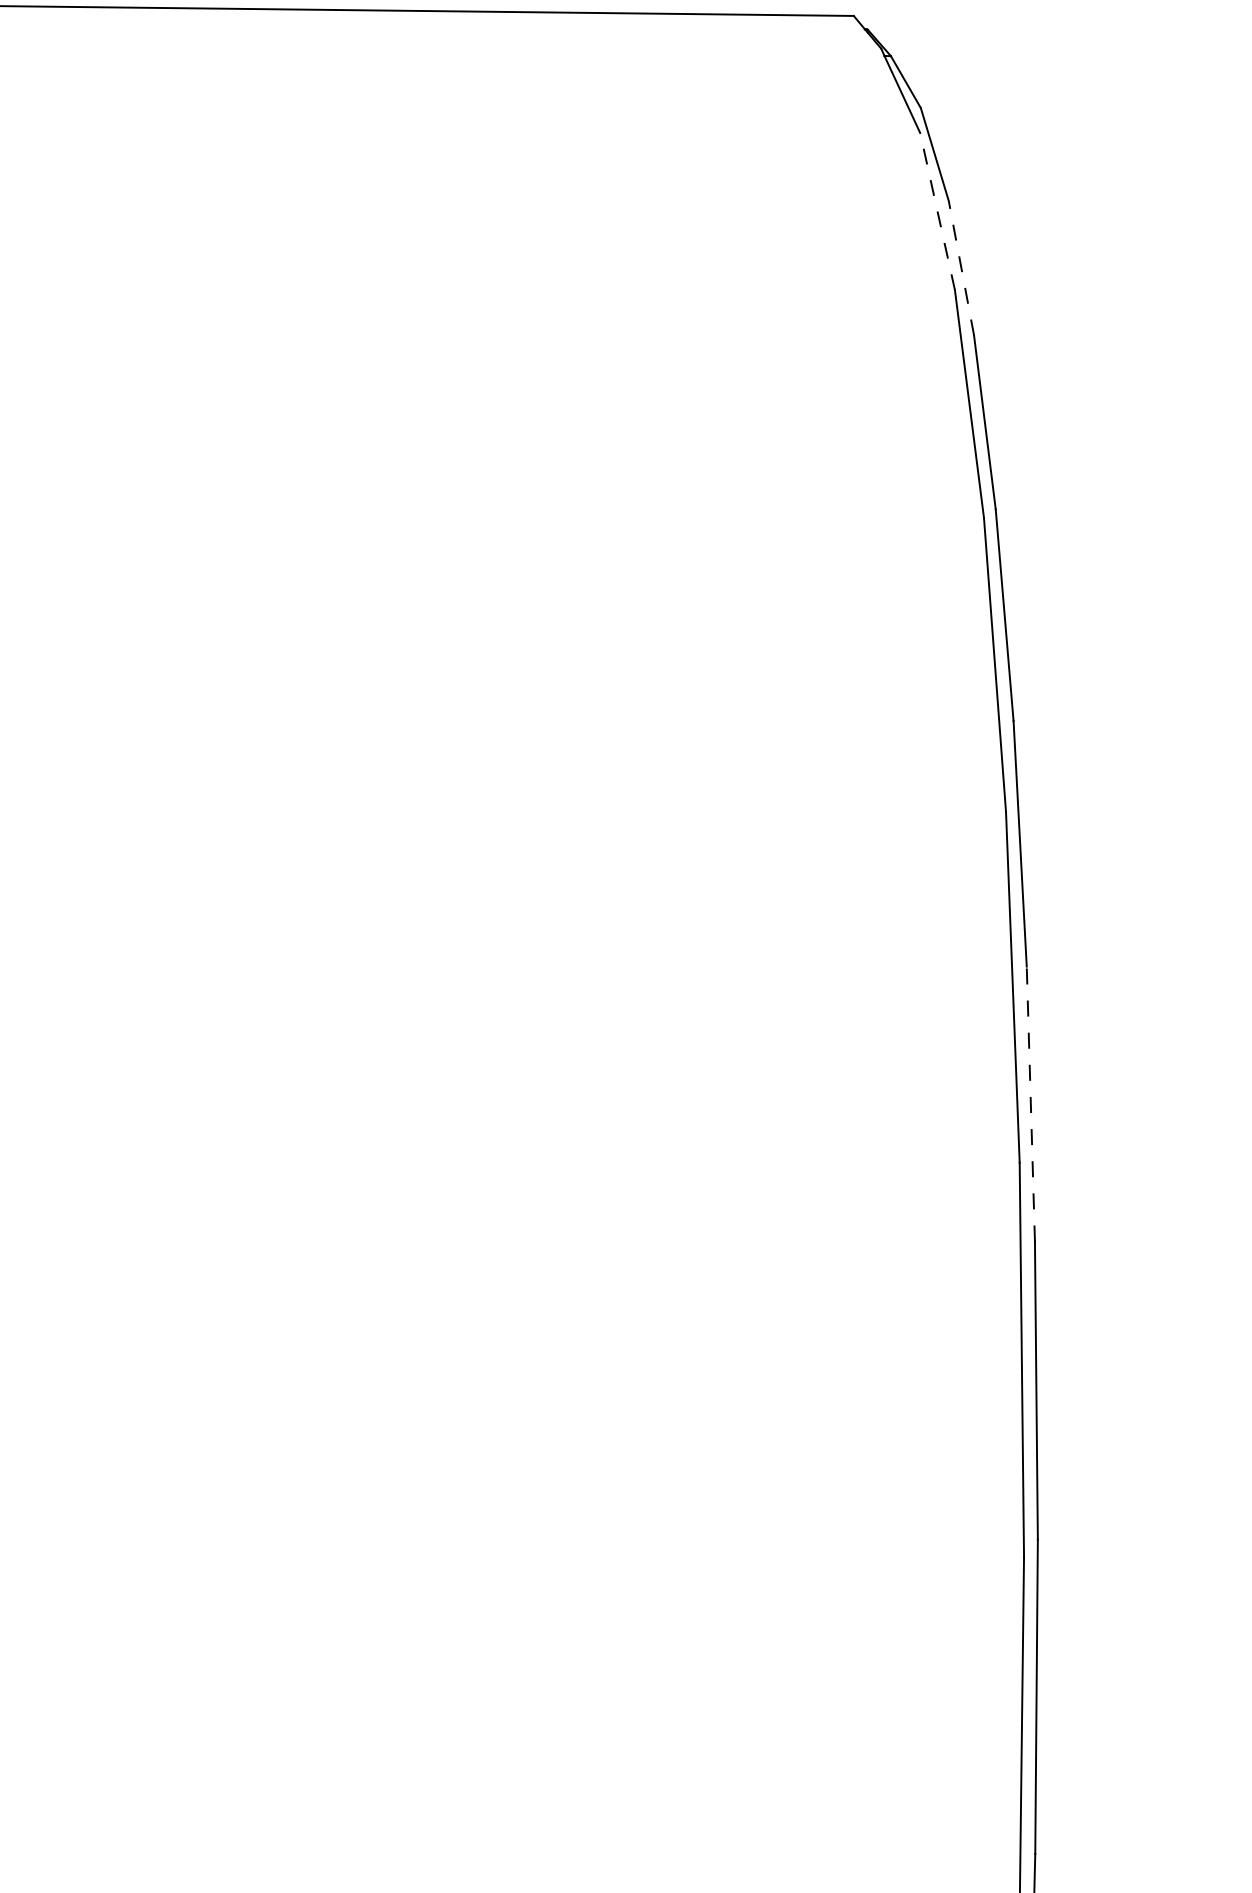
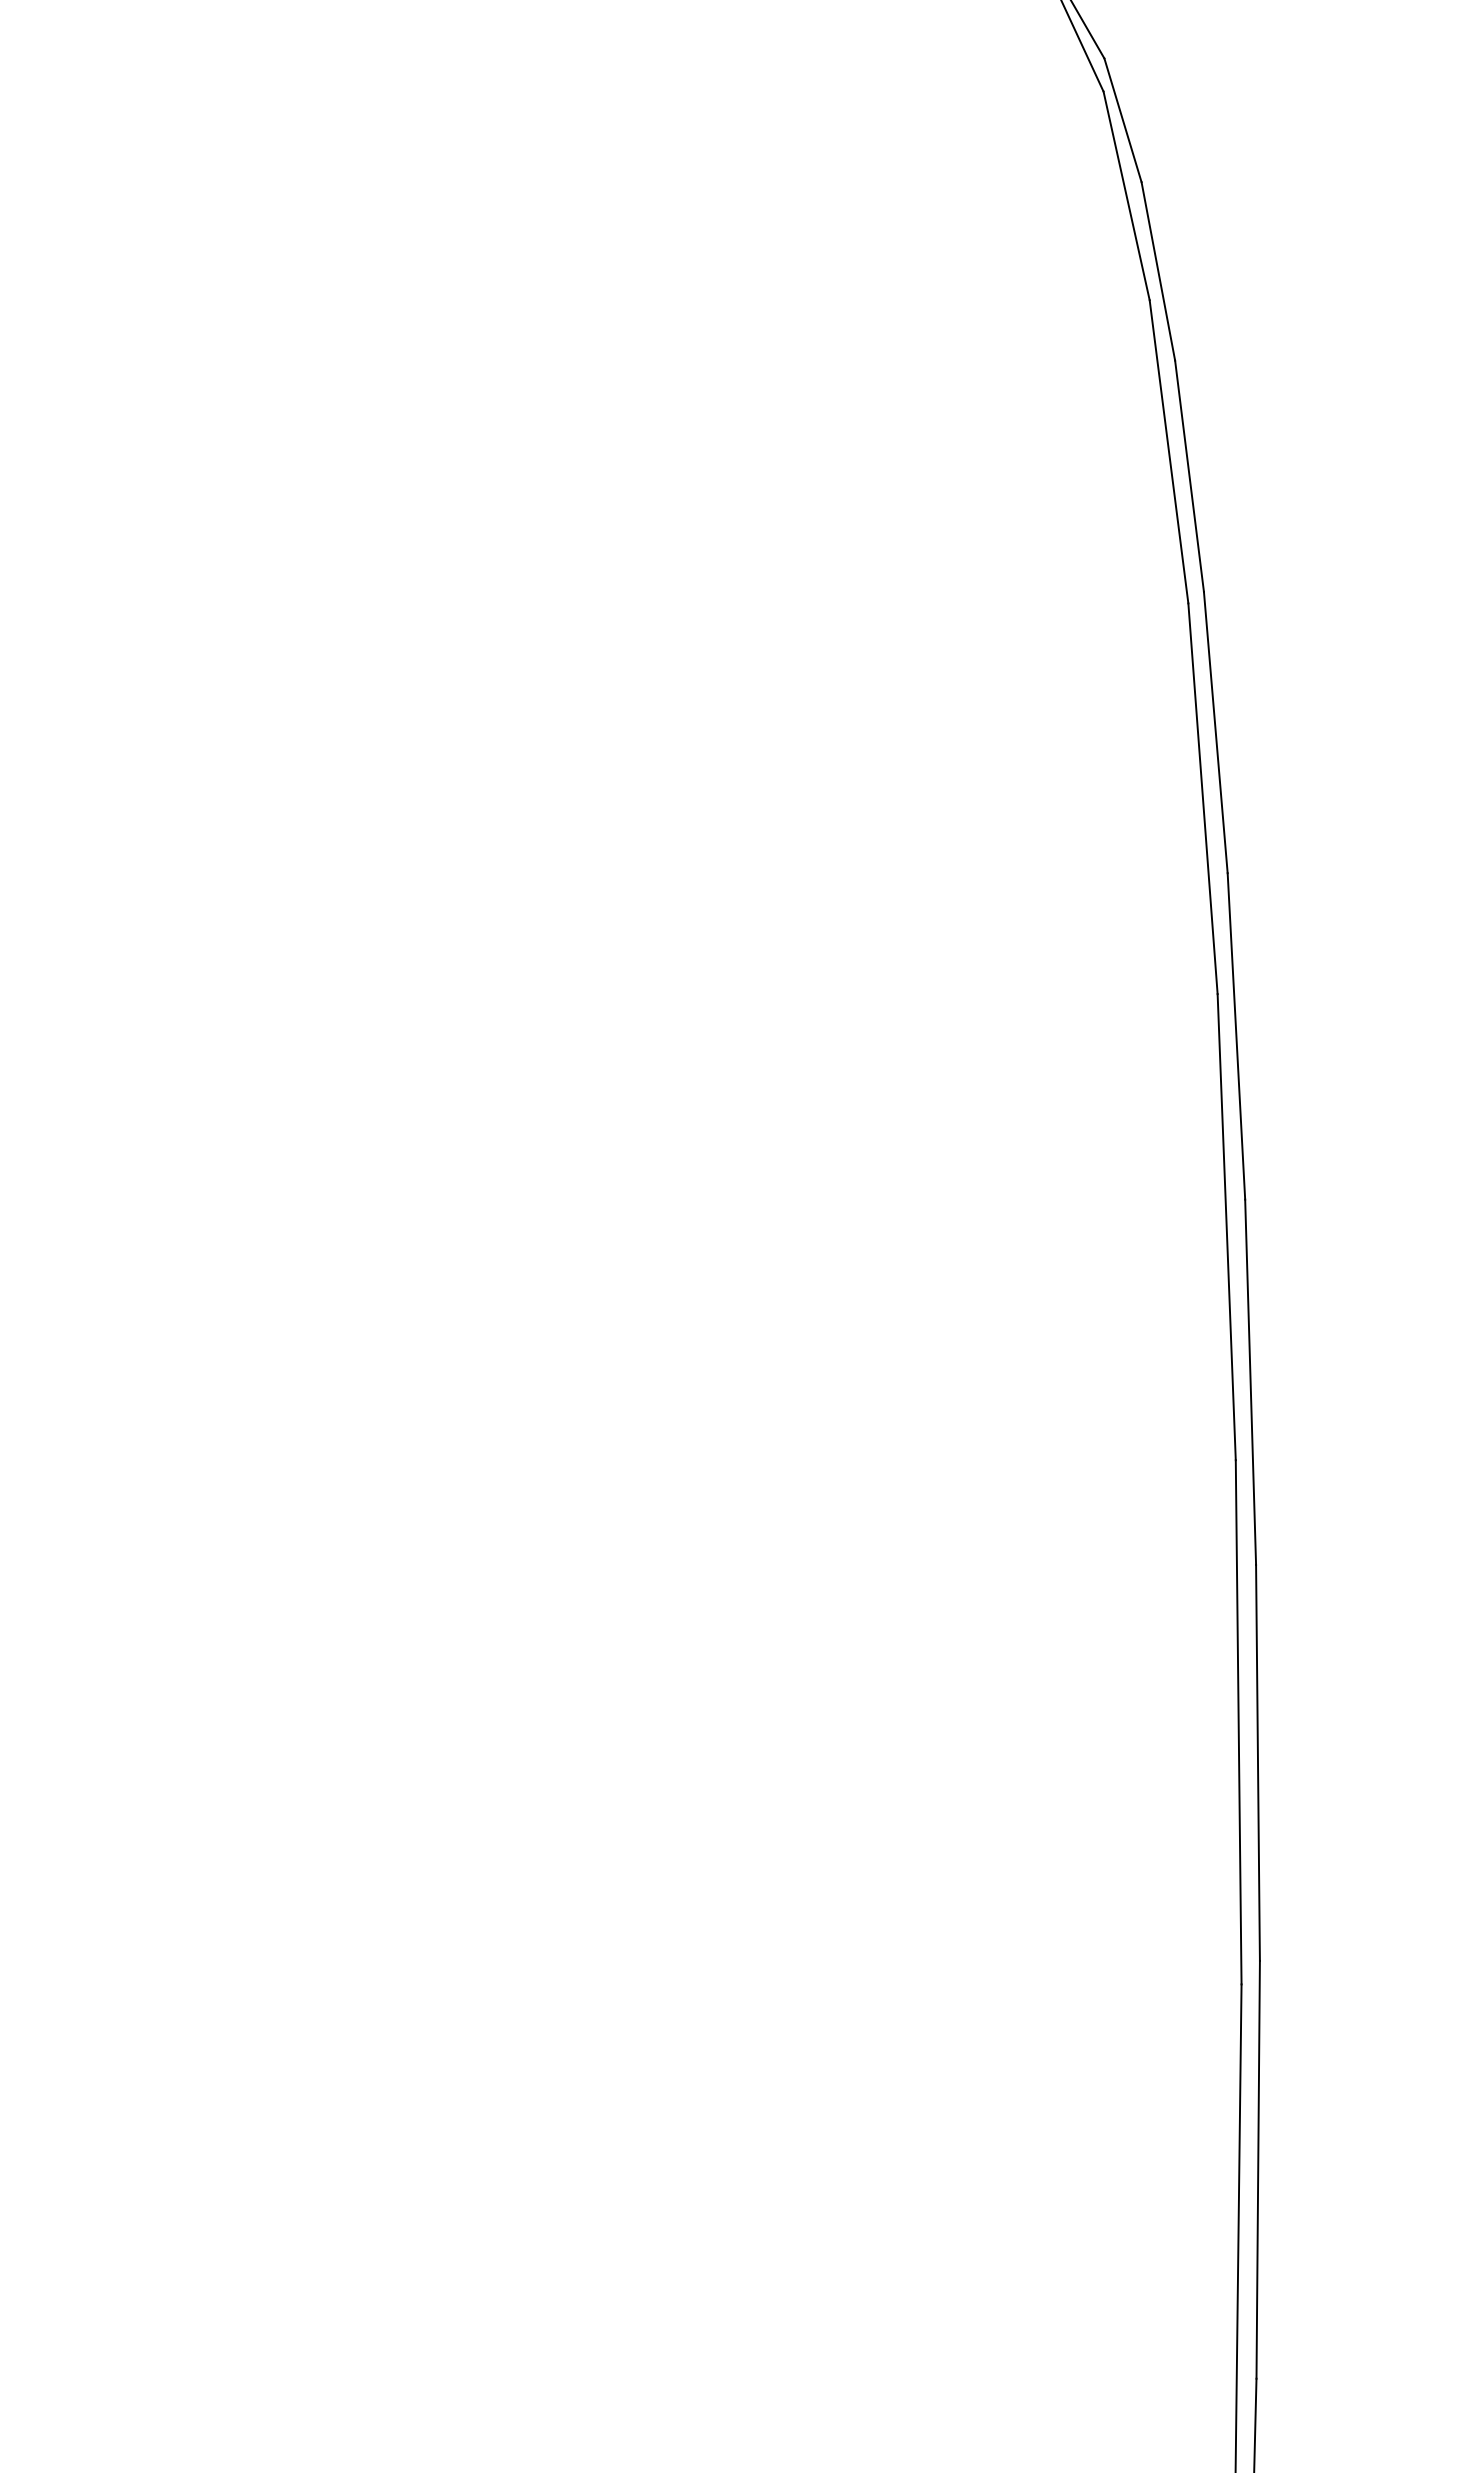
line: (937, 211) -> (1126, 195), dashed -> solid
line: (961, 267) -> (1158, 270), dashed -> solid
line: (1030, 1103) -> (1250, 1381), dashed -> solid

